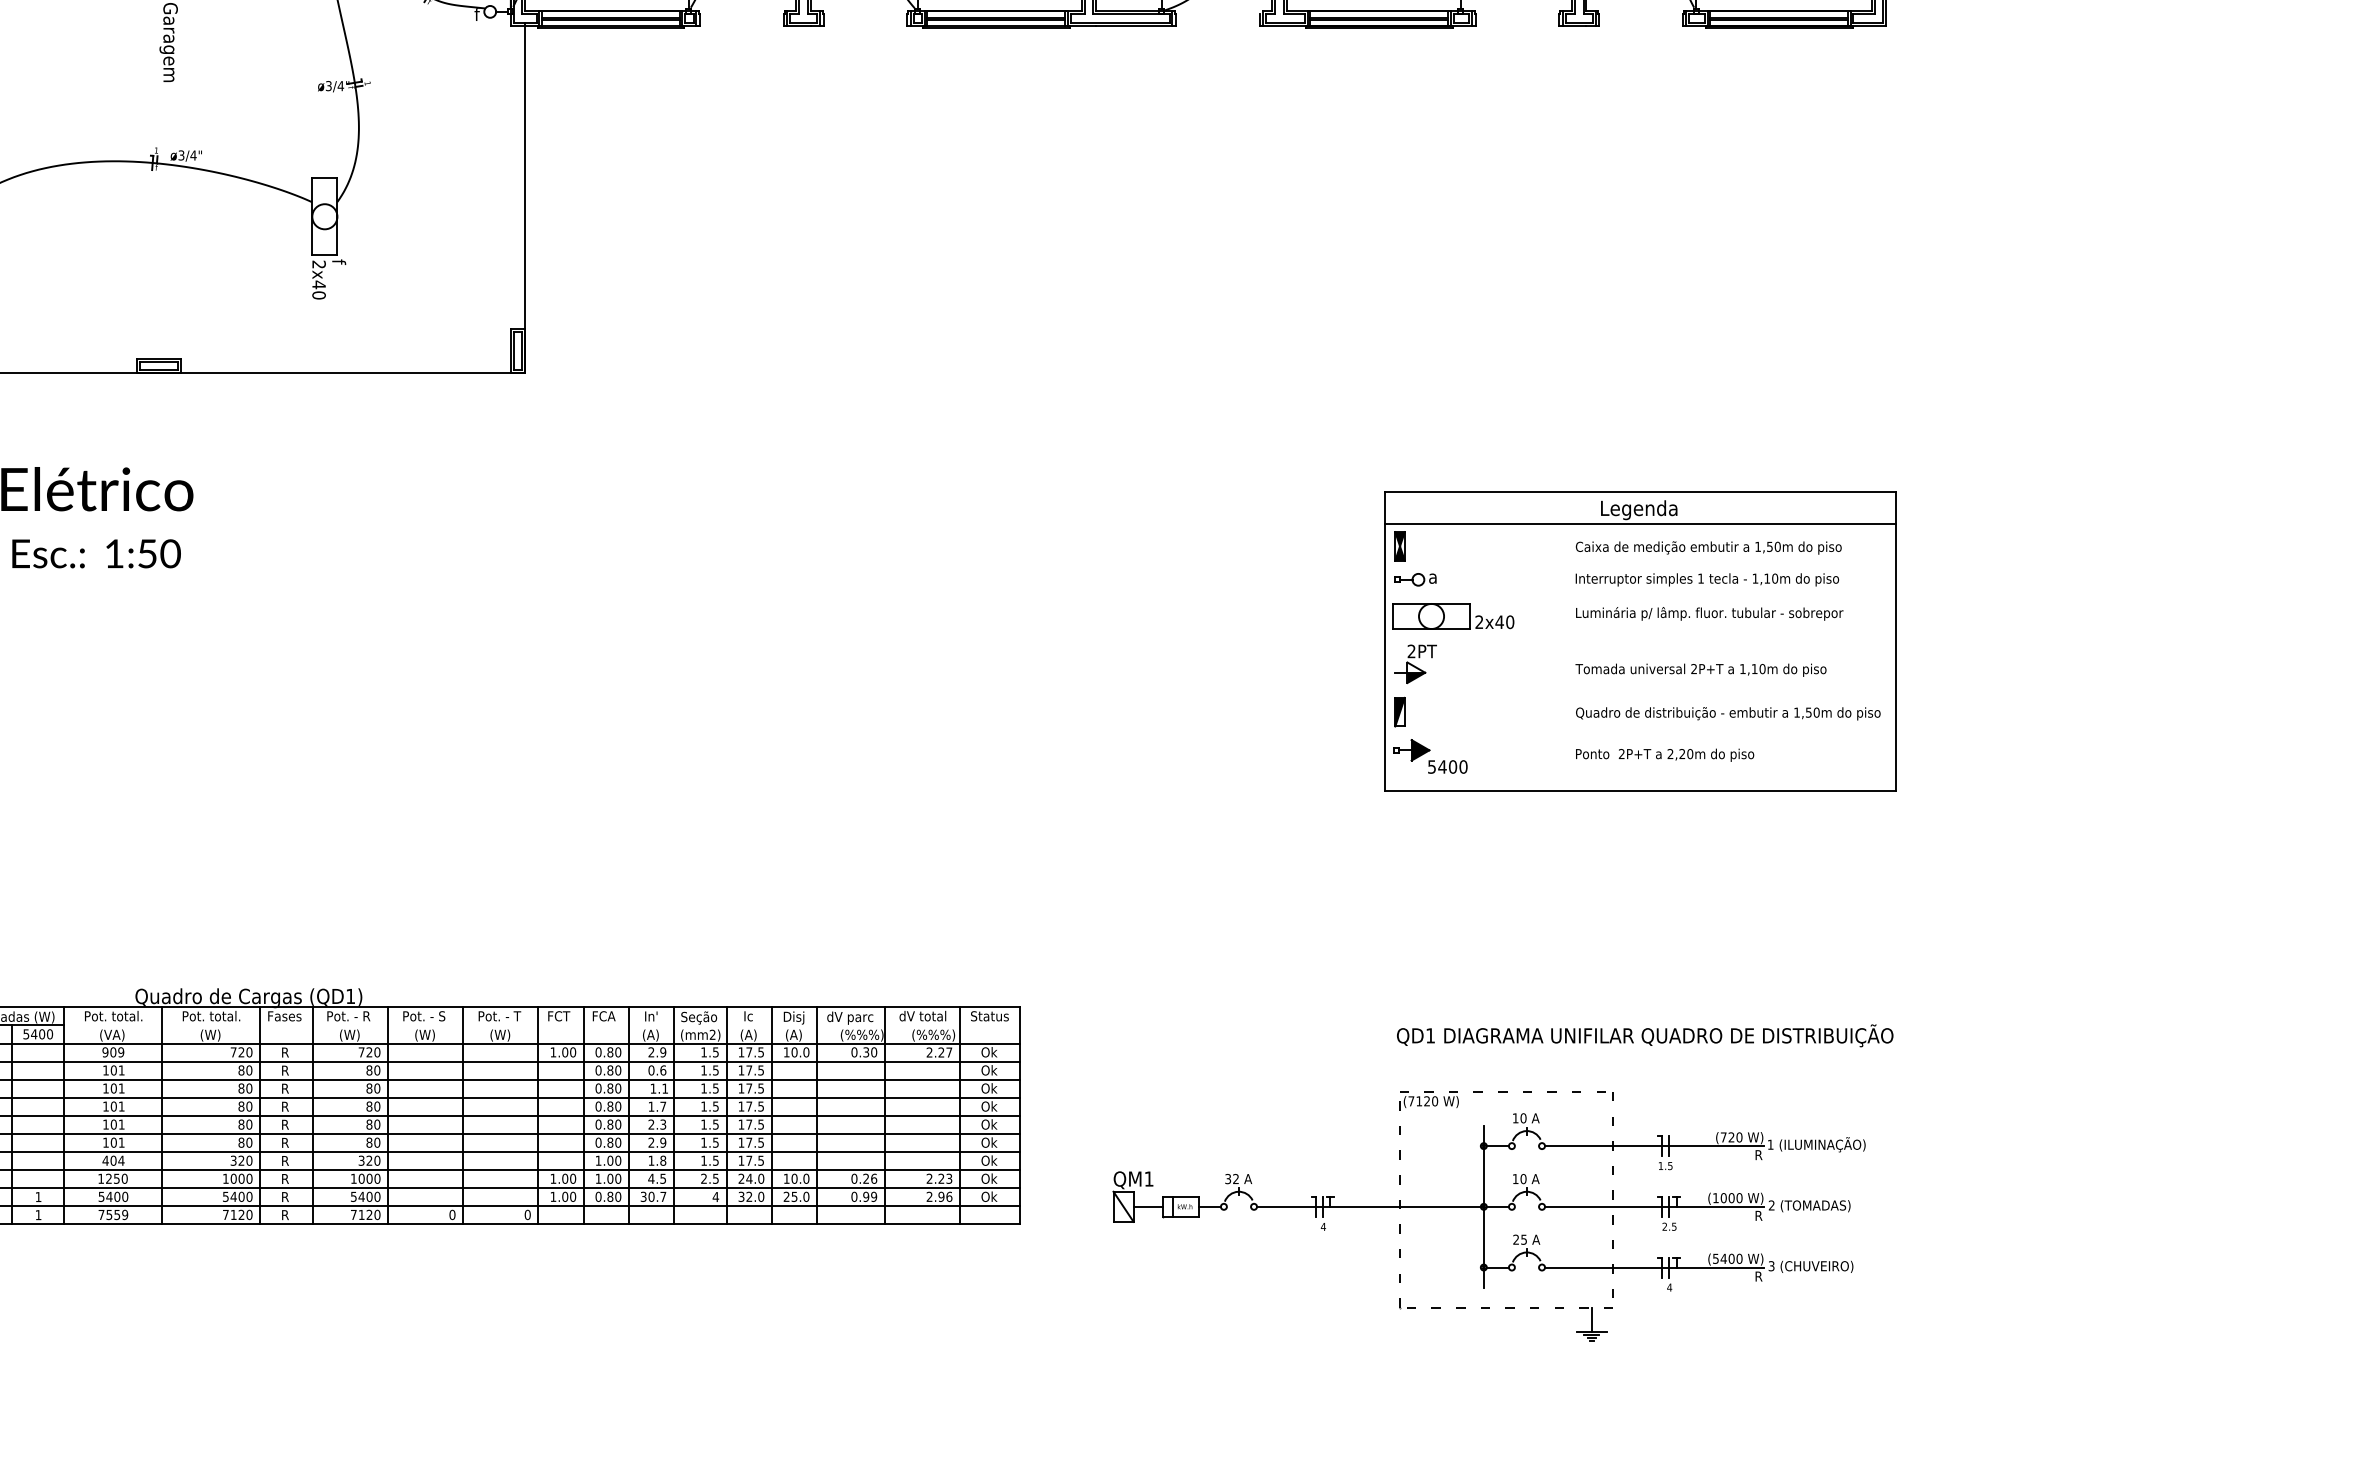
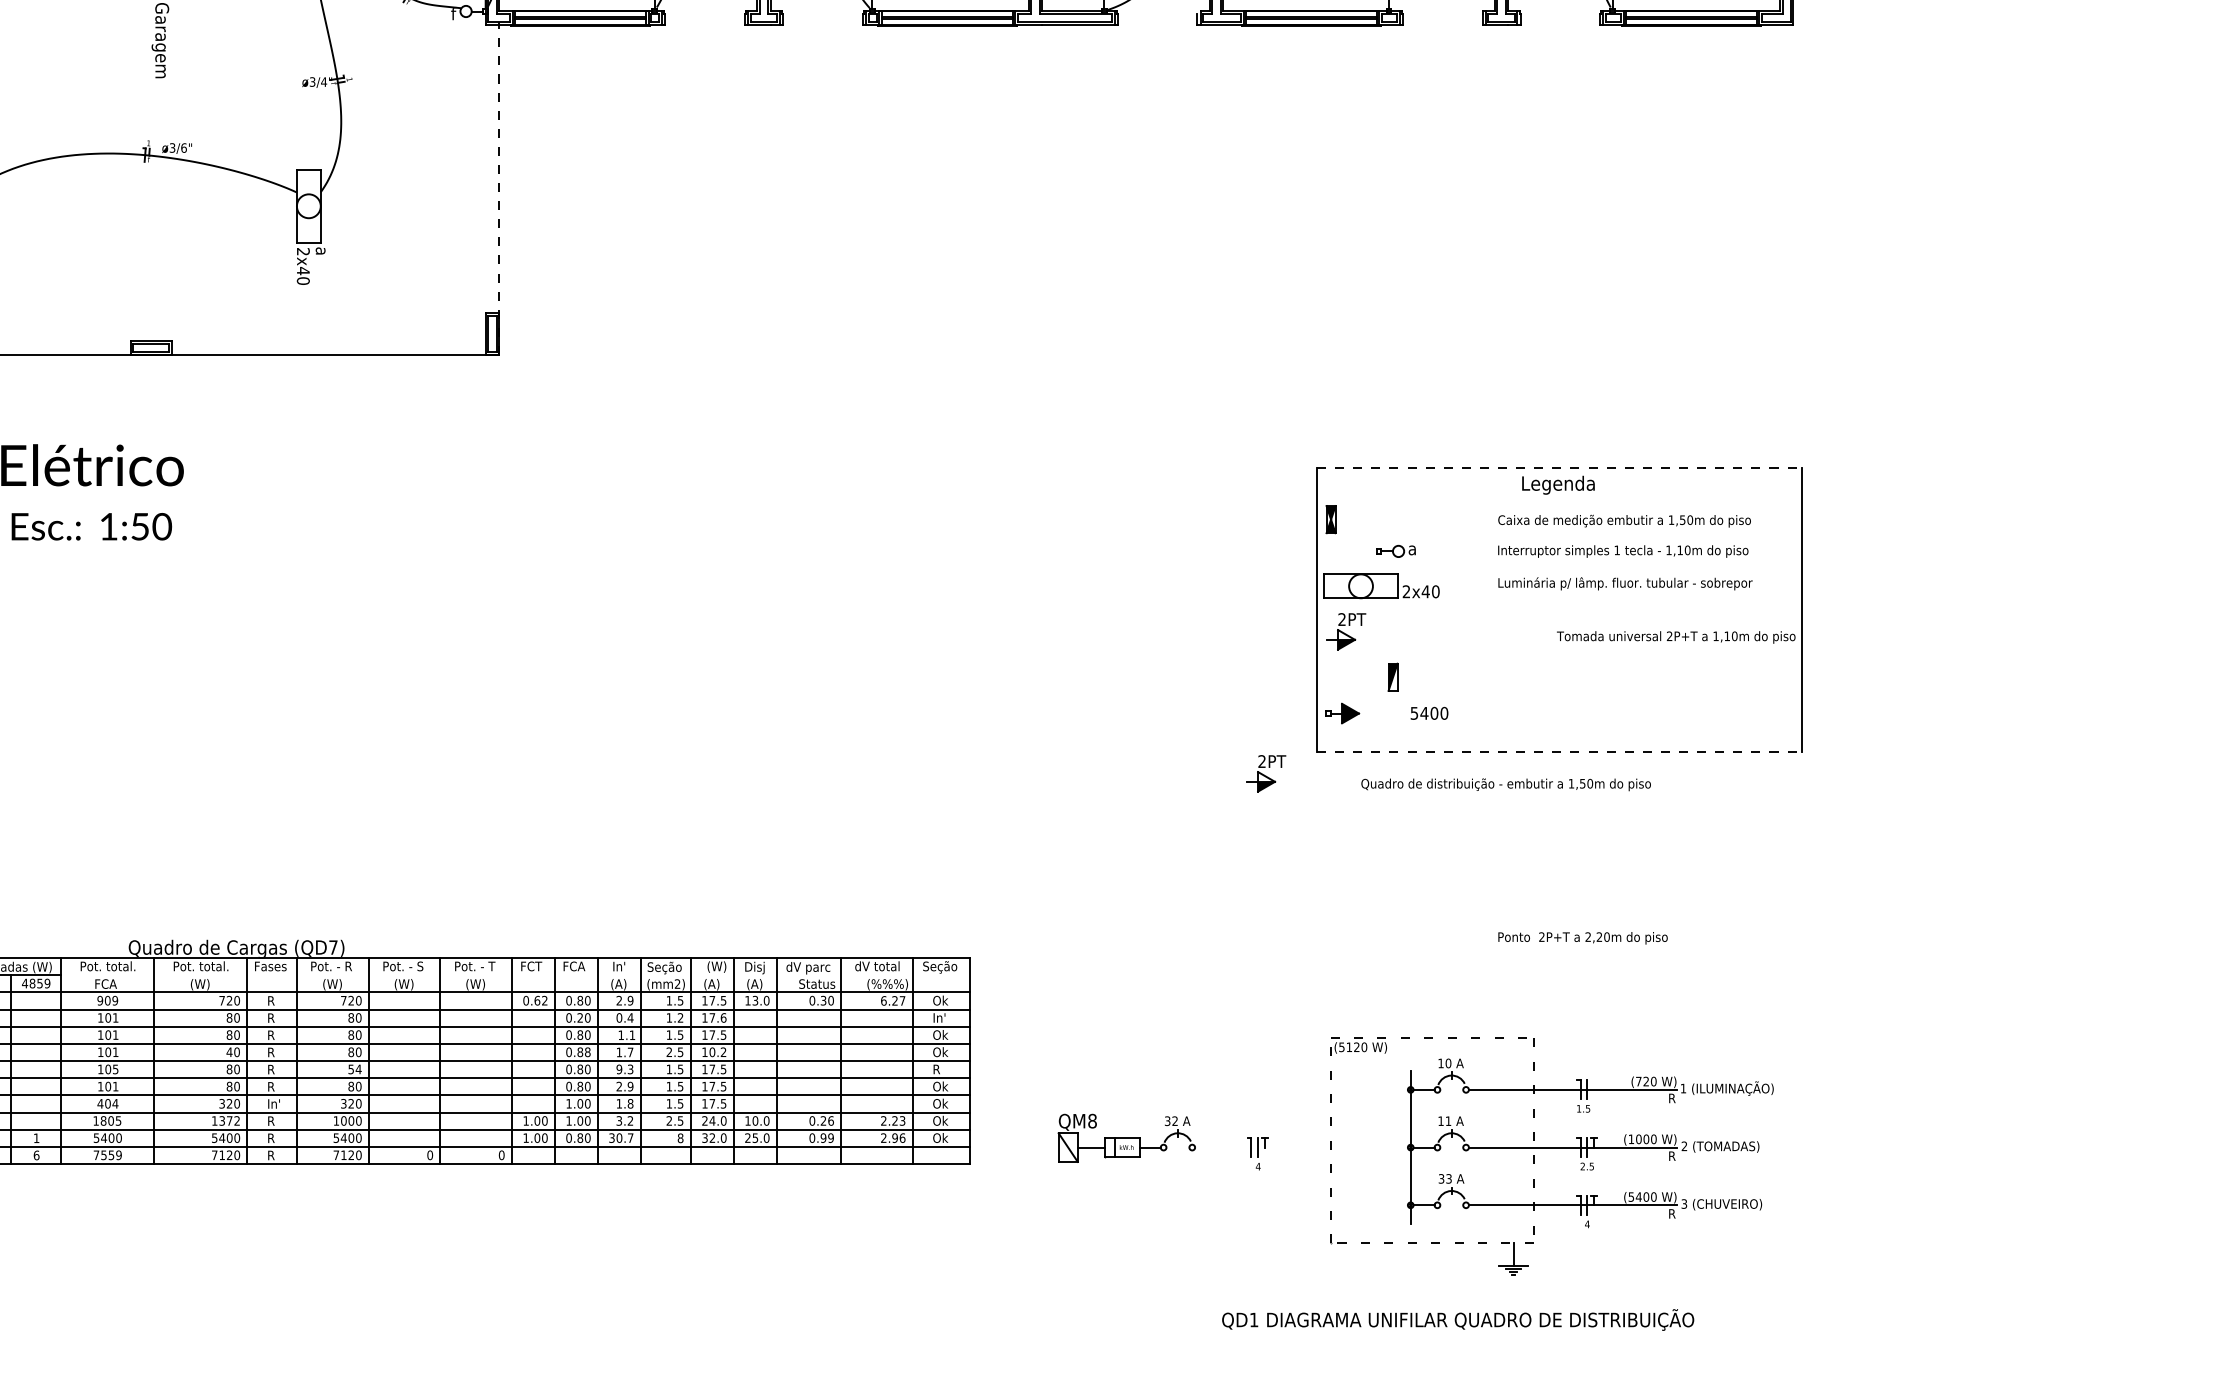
text: (193, 154) -> (183, 147), ø3/4" -> ø3/6"
line: (525, 198) -> (499, 188), solid -> dashed
text: (339, 263) -> (322, 250), f -> a
line: (1640, 491) -> (1559, 467), solid -> dashed
line: (1640, 524) -> (1559, 498), removed
part: (1415, 578) -> (1395, 550), moved
text: (1701, 670) -> (1676, 637), moved
part: (1399, 711) -> (1392, 676), moved
text: (1727, 713) -> (1505, 784), moved
text: (1664, 755) -> (1582, 938), moved
text: (1447, 766) -> (1429, 712), moved
line: (1640, 791) -> (1559, 752), solid -> dashed
part: (1332, 813) -> (1266, 773), added
text: (350, 996) -> (333, 947), (QD1) -> (QD7)
text: (753, 1016) -> (716, 966), Ic -> (W)
text: (993, 1017) -> (944, 967), Status -> Seção
text: (38, 1034) -> (36, 983), 5400 -> 4859
text: (112, 1035) -> (106, 984), (VA) -> FCA
text: (861, 1035) -> (819, 984), (%%%) -> Status
text: (1645, 1035) -> (1458, 1319), moved
text: (563, 1052) -> (535, 1000), 1.00 -> 0.62
text: (794, 1052) -> (755, 1000), 10.0 -> 13.0
text: (929, 1052) -> (883, 1000), 2.27 -> 6.27
text: (610, 1069) -> (580, 1017), 0.80 -> 0.20
text: (663, 1069) -> (630, 1017), 0.6 -> 0.4
text: (715, 1069) -> (680, 1017), 1.5 -> 1.2
text: (760, 1069) -> (723, 1017), 17.5 -> 17.6
text: (989, 1069) -> (940, 1017), Ok -> In'
text: (1410, 1101) -> (1341, 1047), (7120 -> (5120
text: (617, 1105) -> (587, 1051), 0.80 -> 0.88
text: (704, 1105) -> (669, 1051), 1.5 -> 2.5
text: (241, 1106) -> (229, 1052), 80 -> 40
text: (754, 1106) -> (717, 1052), 17.5 -> 10.2
text: (121, 1124) -> (115, 1069), 101 -> 105
text: (372, 1124) -> (354, 1069), 80 -> 54
text: (651, 1124) -> (619, 1069), 2.3 -> 9.3
text: (989, 1124) -> (940, 1069), Ok -> R
text: (288, 1160) -> (274, 1103), R -> In'
text: (116, 1178) -> (110, 1120), 1250 -> 1805
text: (241, 1178) -> (229, 1120), 1000 -> 1372
text: (656, 1178) -> (624, 1120), 4.5 -> 3.2
text: (1149, 1178) -> (1092, 1120), QM1 -> QM8
text: (1523, 1179) -> (1448, 1121), 10 -> 11
text: (715, 1197) -> (680, 1138), 4 -> 8
line: (1369, 1206) -> (1302, 1147), removed
text: (38, 1215) -> (36, 1155), 1 -> 6
text: (1519, 1239) -> (1444, 1178), 25 -> 33

